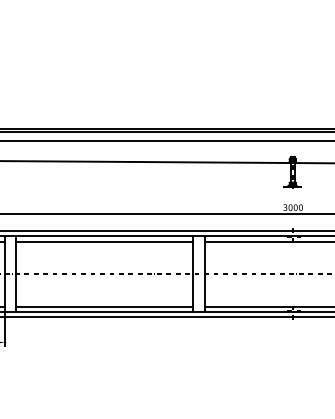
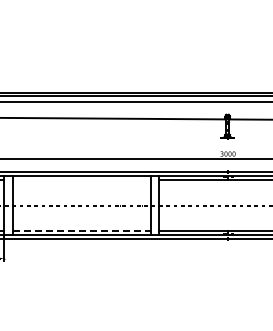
line: (104, 241) -> (81, 180), removed
line: (104, 306) -> (81, 230), solid -> dashed

